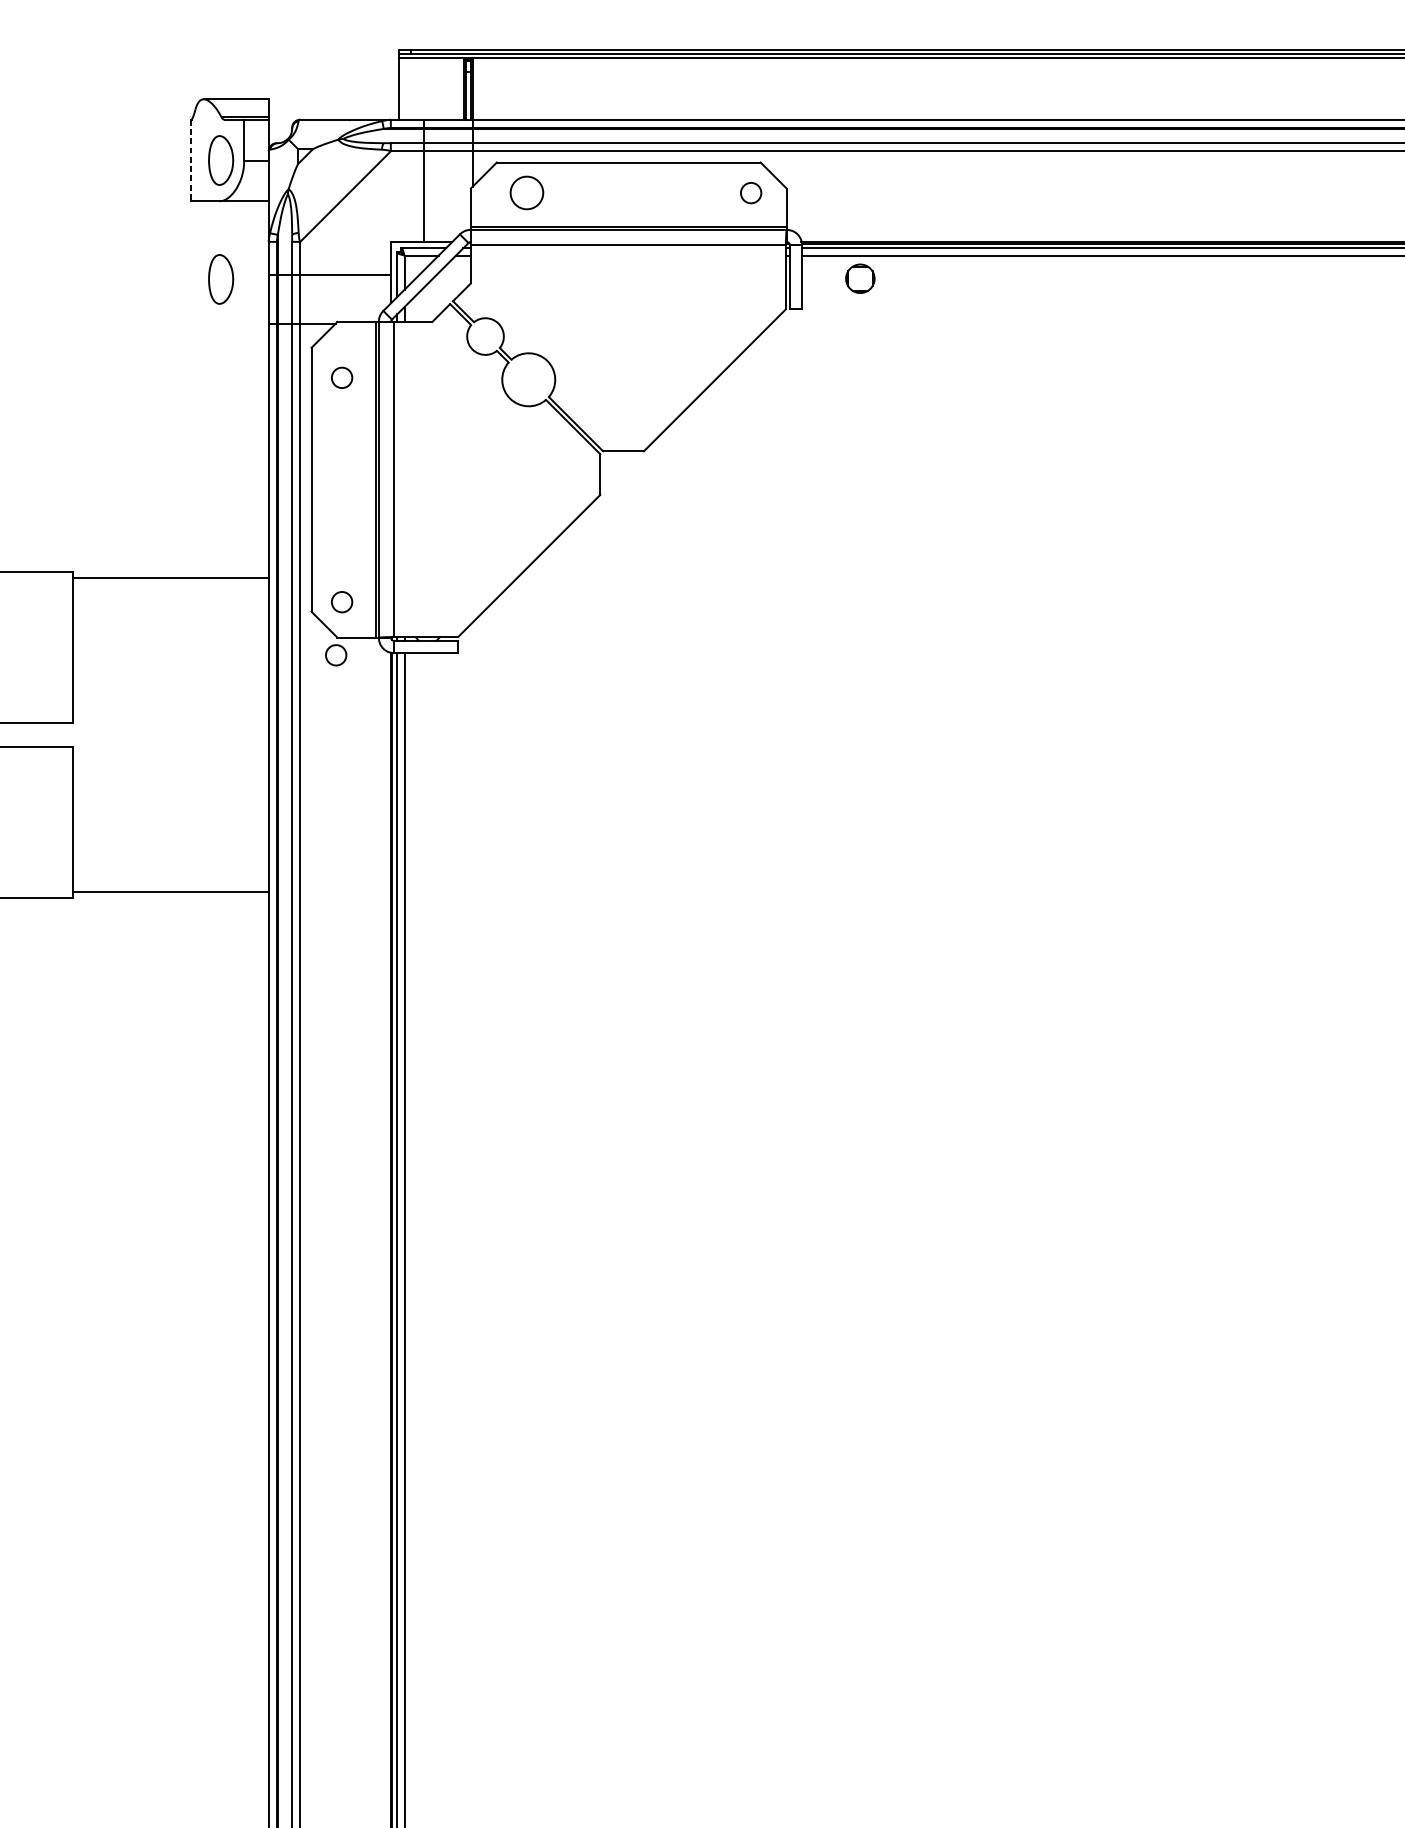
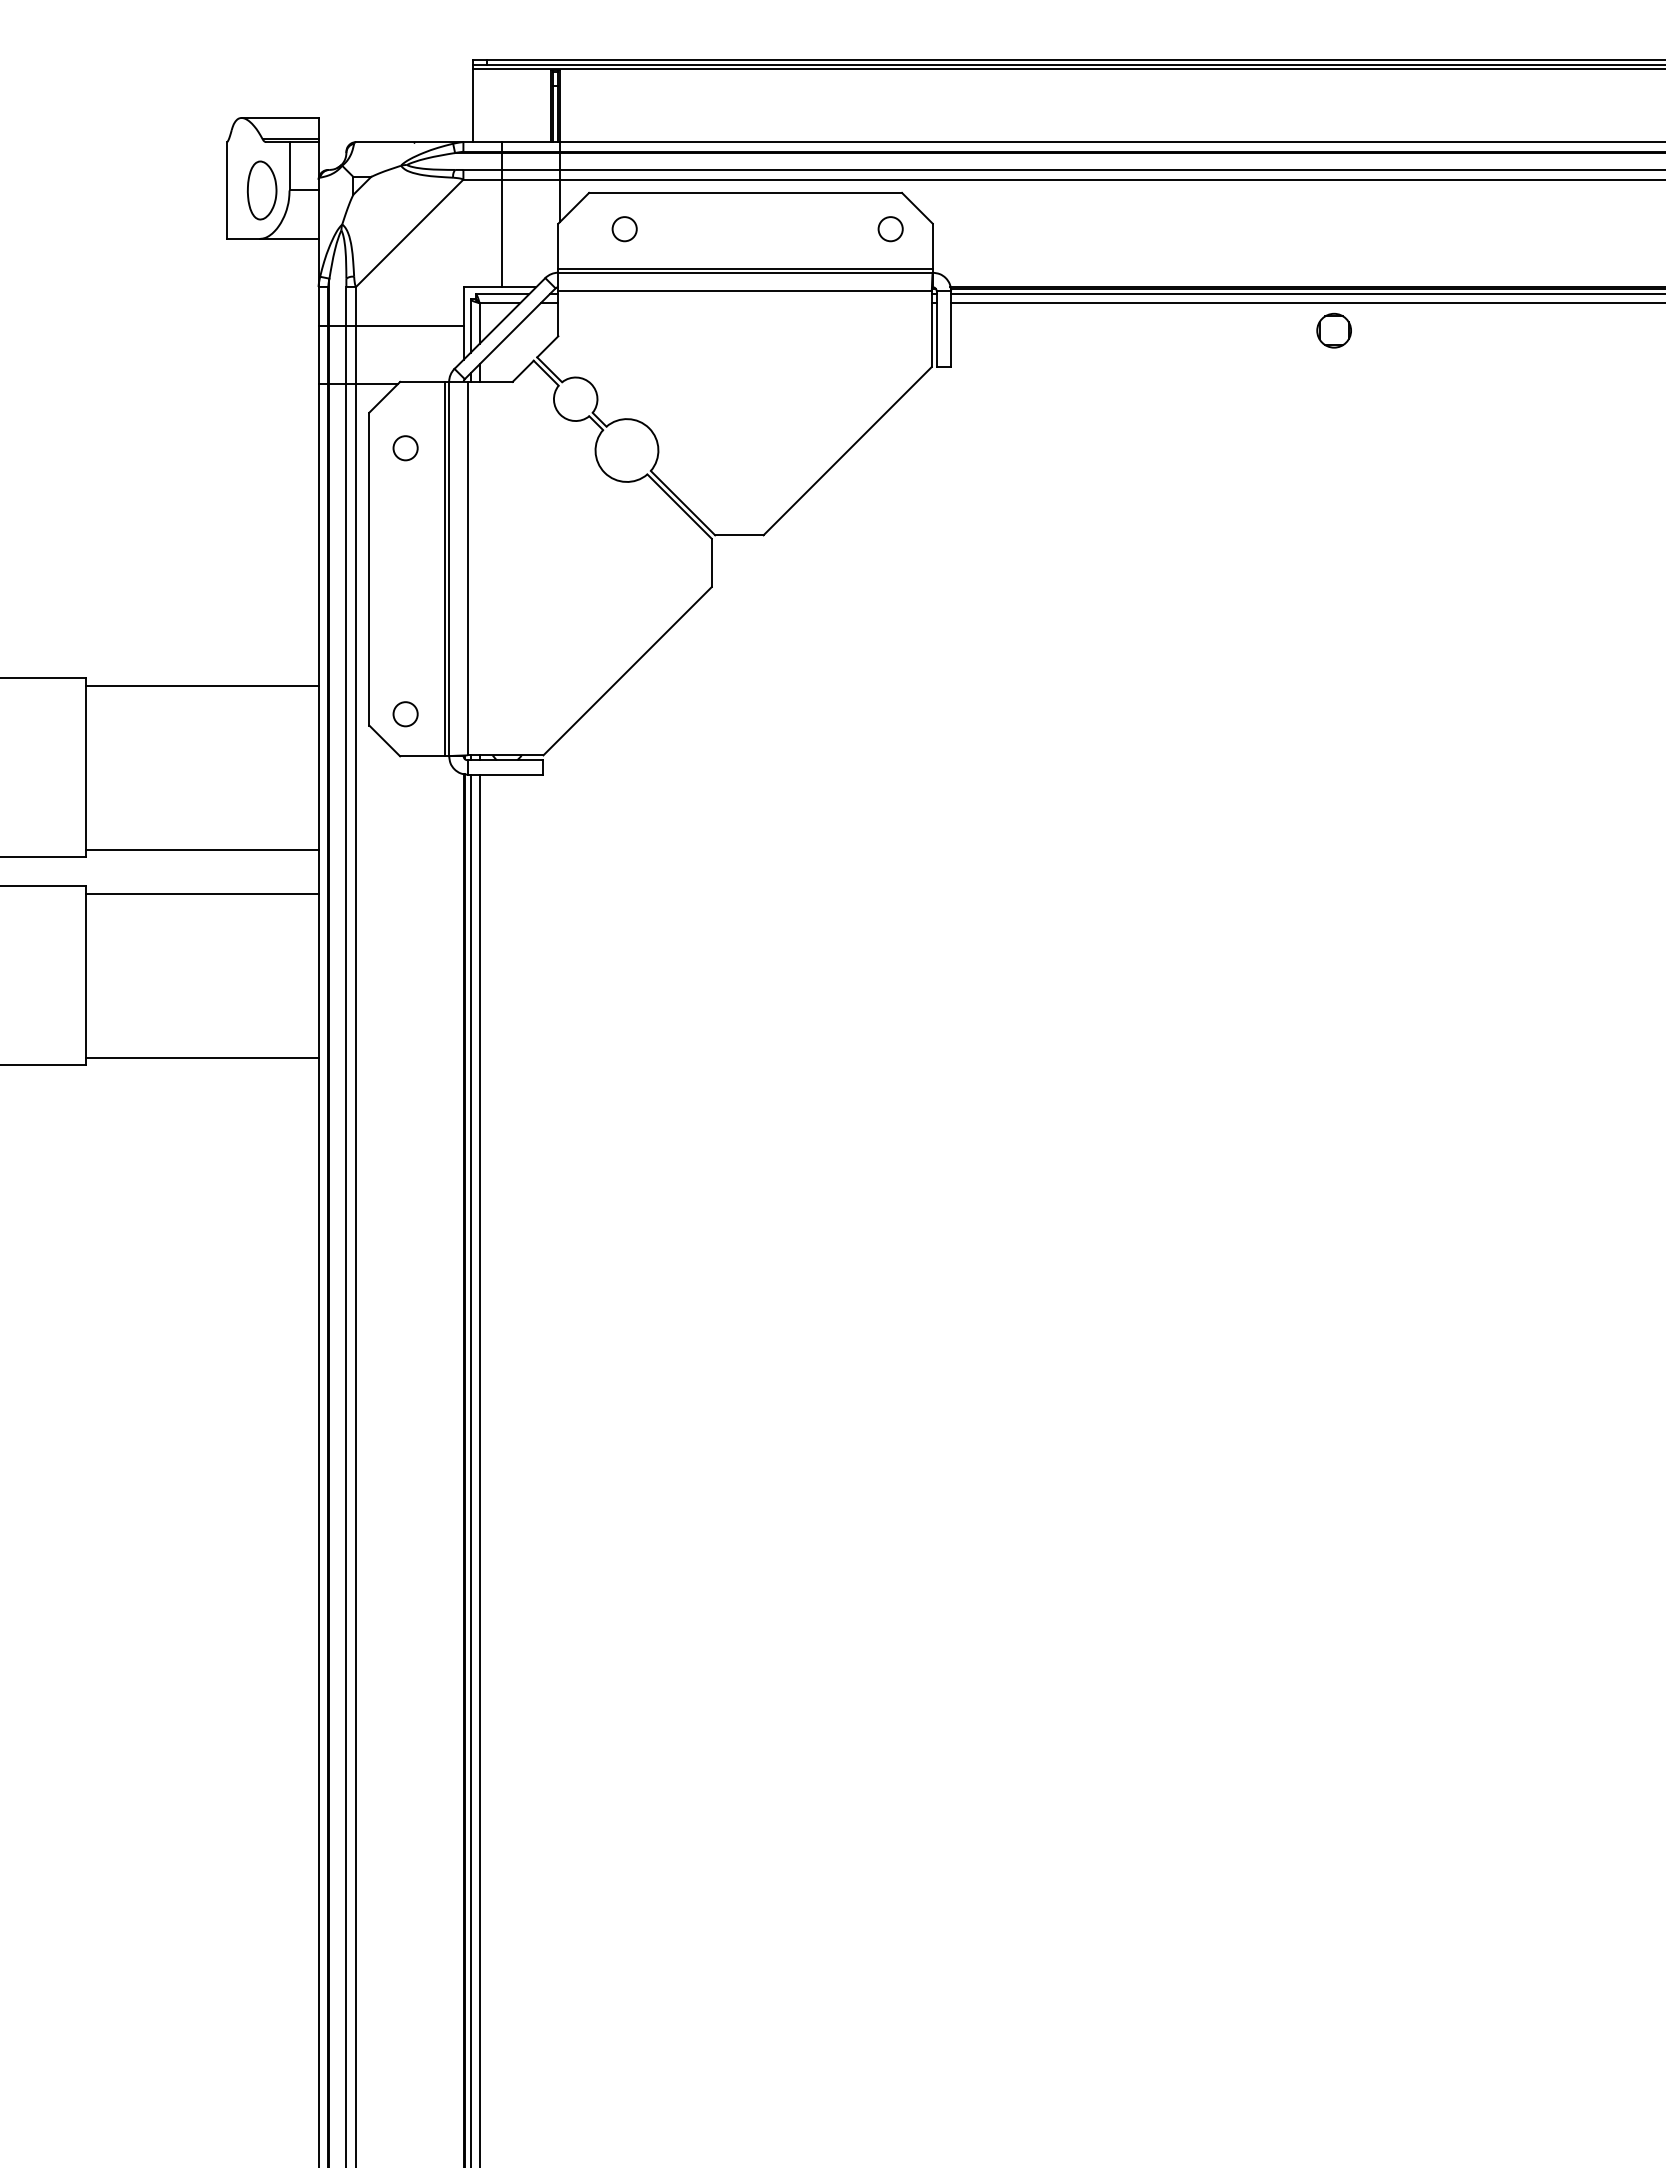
line: (191, 161) -> (226, 191), dashed -> solid
circle: (526, 193) -> (624, 229), size x0.62
part: (859, 278) -> (1333, 330), moved
part: (221, 279) -> (262, 331), removed
circle: (336, 655) -> (398, 777), removed
line: (170, 717) -> (202, 850), added
line: (170, 753) -> (202, 893), added

